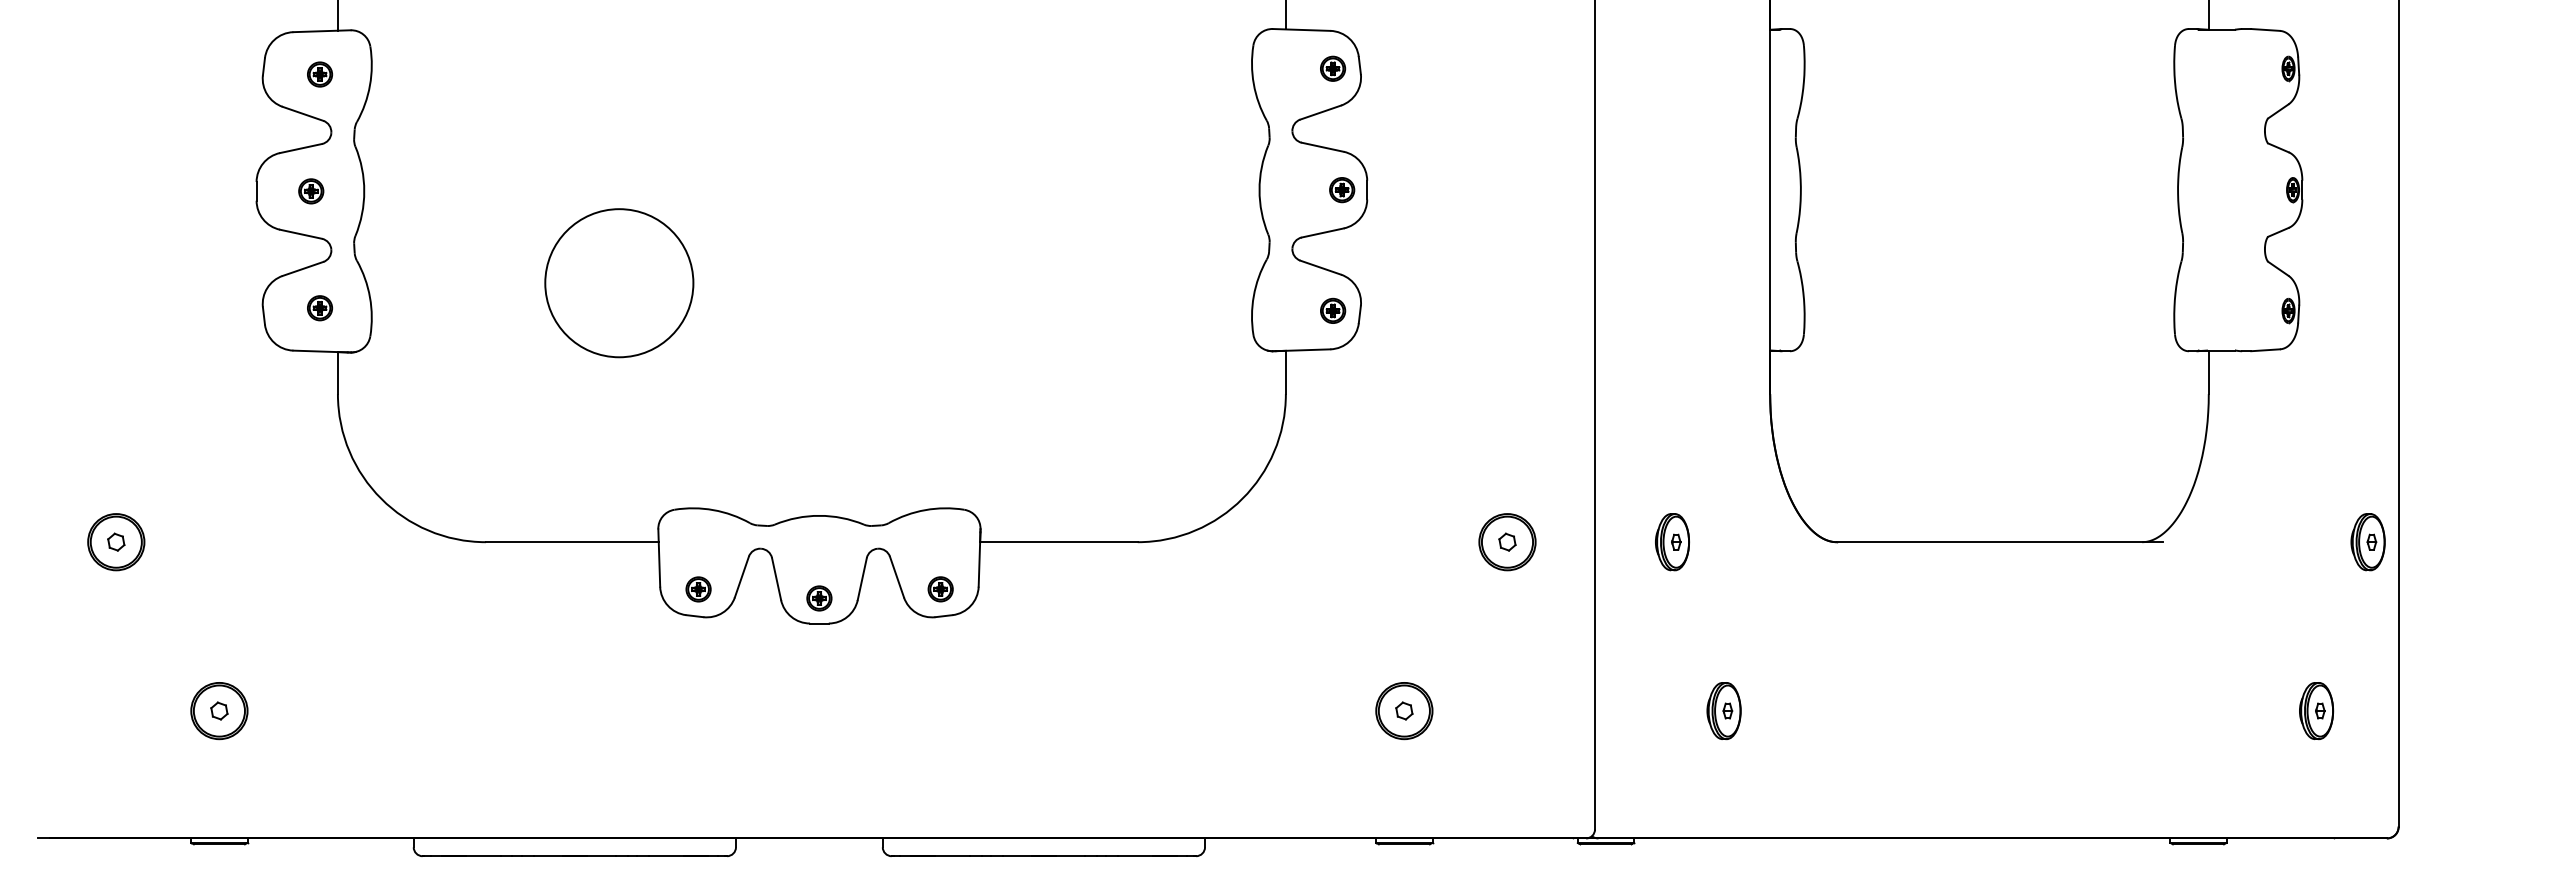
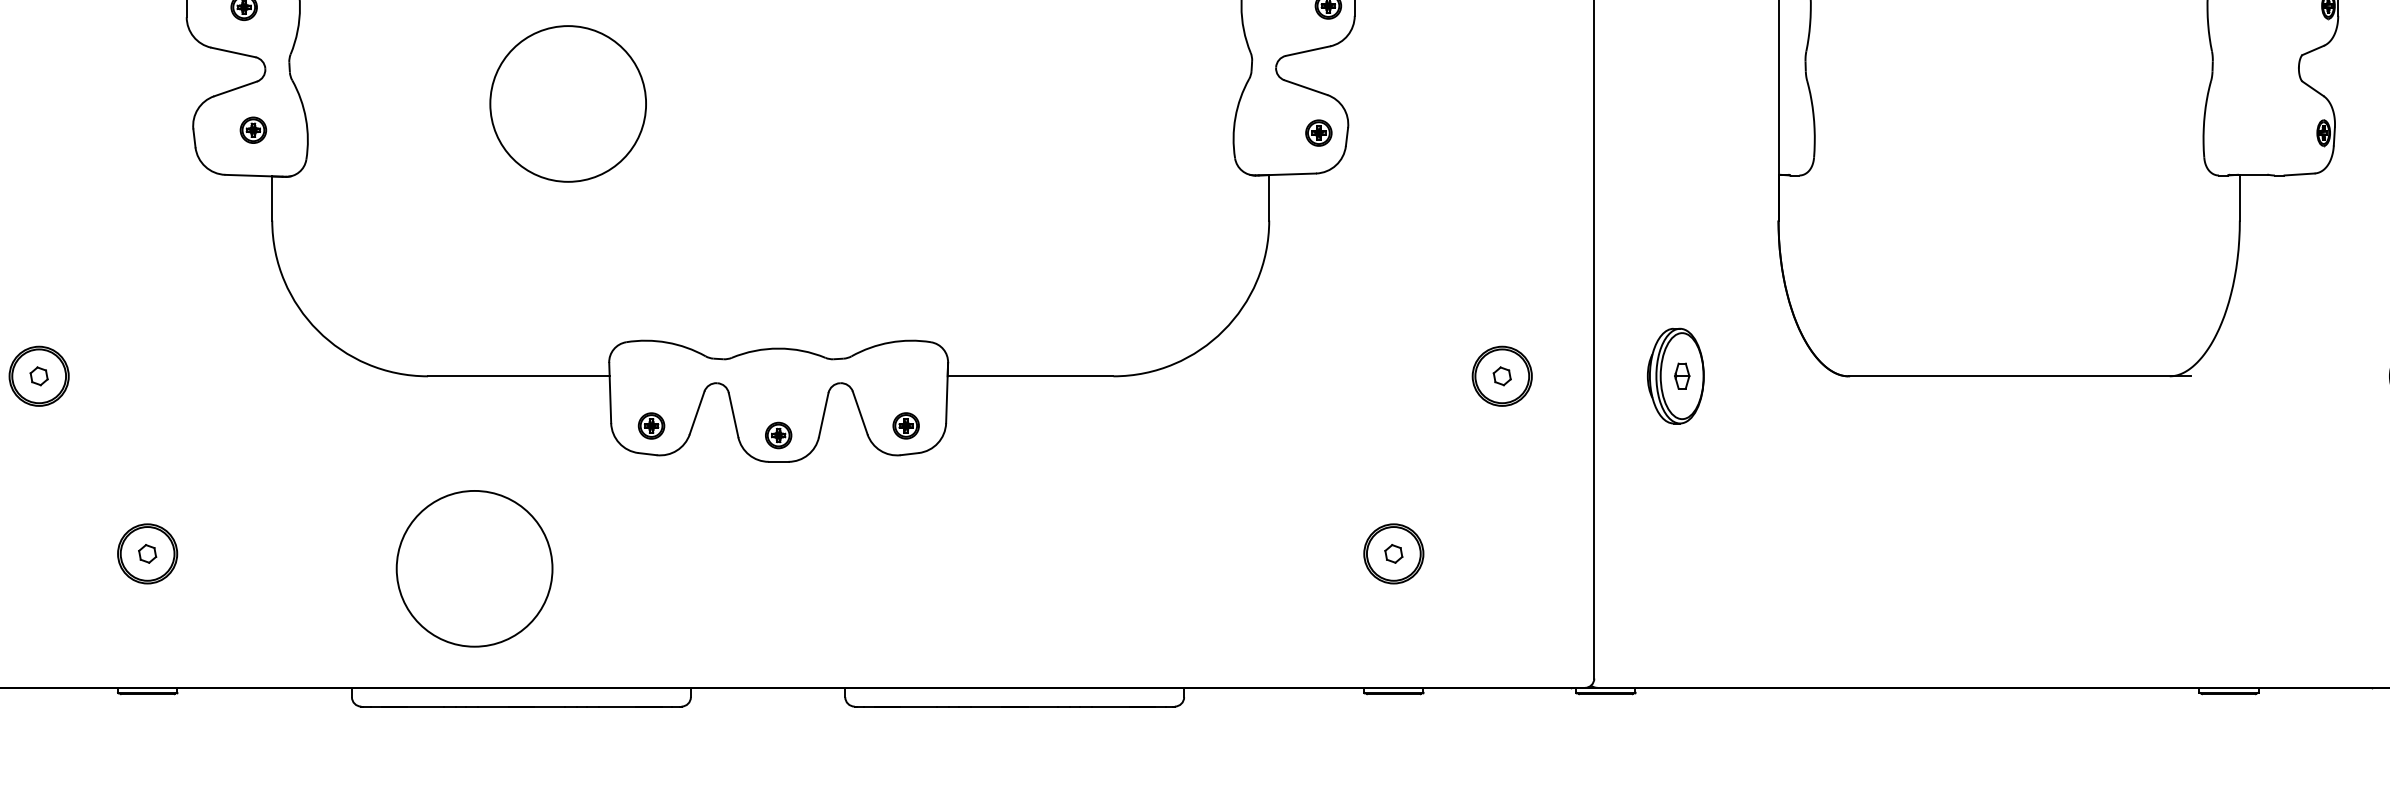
part: (1672, 542) -> (1675, 376), size x1.6
part: (1723, 711) -> (1729, 554), removed
part: (2316, 711) -> (2353, 554), removed
circle: (530, 725) -> (474, 569), added

